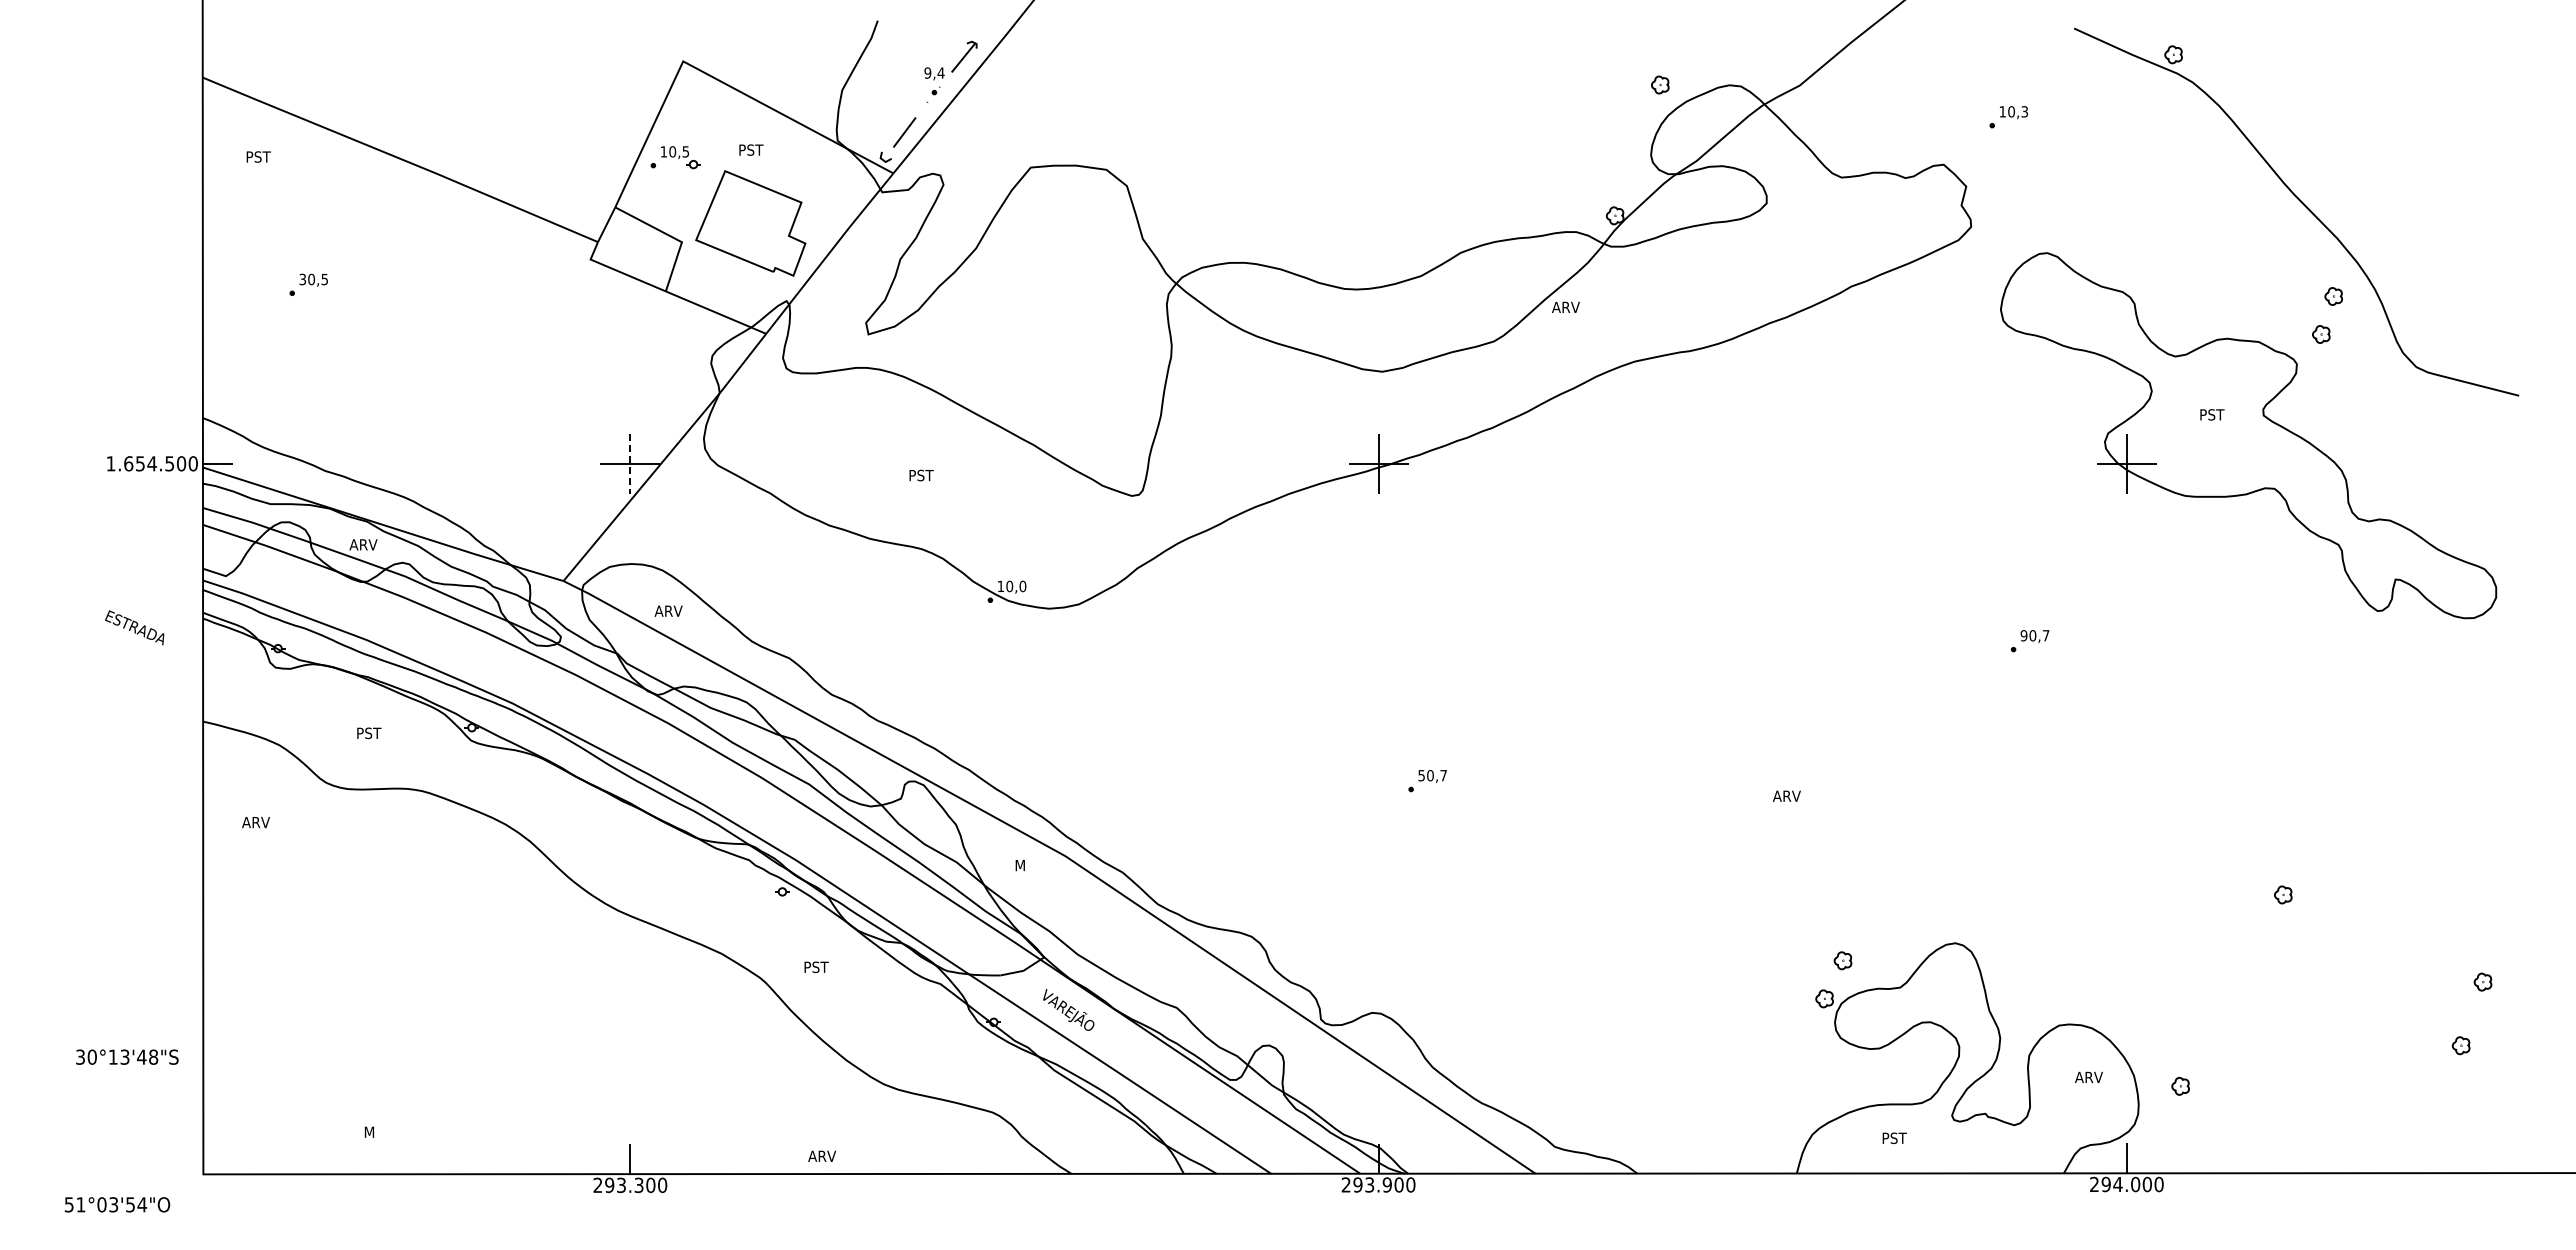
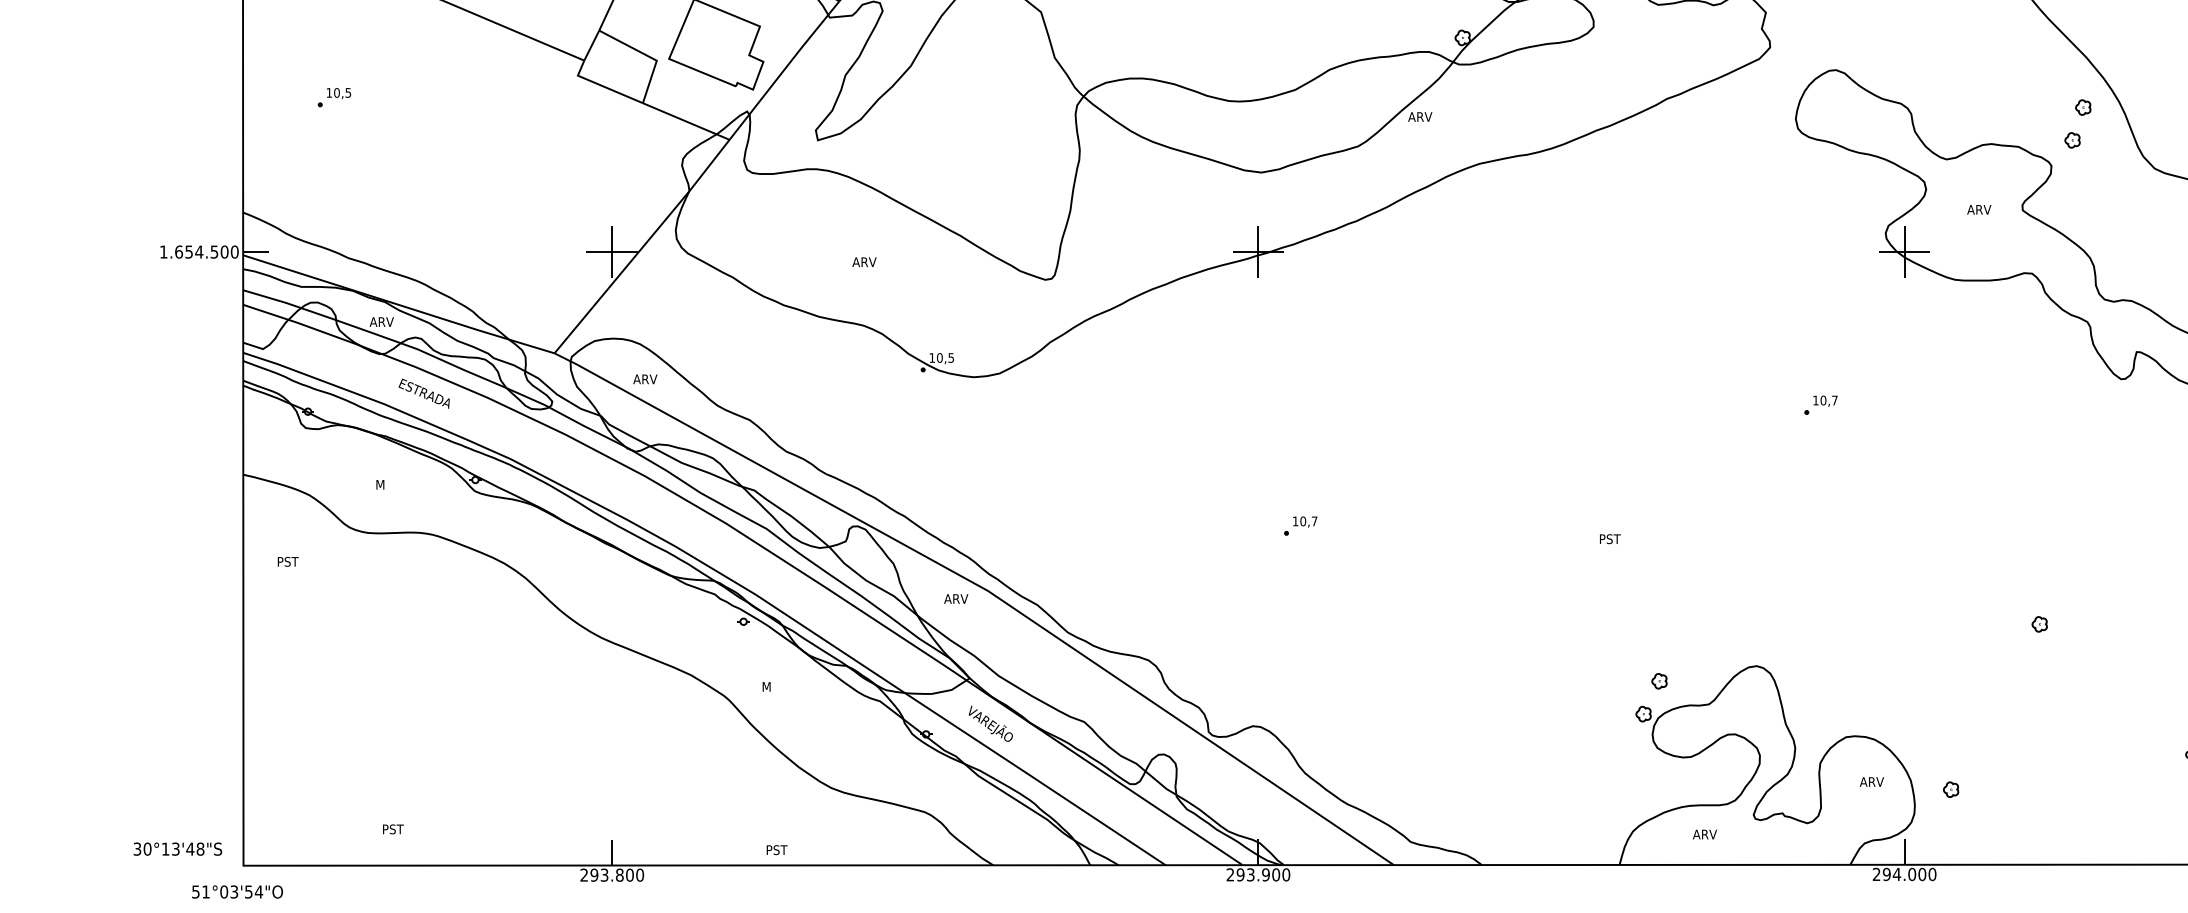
text: (302, 279) -> (329, 92), 30,5 -> 10,5
text: (2213, 414) -> (1979, 209), PST -> ARV
line: (630, 463) -> (612, 251), dashed -> solid
text: (922, 475) -> (864, 262), PST -> ARV
text: (1022, 586) -> (950, 358), 10,0 -> 10,5
text: (134, 627) -> (424, 393), moved
text: (2023, 635) -> (1815, 400), 90,7 -> 10,7
text: (369, 733) -> (386, 484), PST -> M
text: (1421, 775) -> (1295, 521), 50,7 -> 10,7
text: (1786, 795) -> (1610, 538), ARV -> PST
text: (255, 822) -> (288, 561), ARV -> PST
text: (1028, 865) -> (956, 598), M -> ARV
text: (816, 967) -> (773, 687), PST -> M
text: (127, 1056) -> (177, 848), moved
text: (377, 1132) -> (393, 829), M -> PST
text: (1895, 1138) -> (1704, 834), PST -> ARV
text: (822, 1156) -> (778, 850), ARV -> PST
text: (638, 1184) -> (619, 874), 293.300 -> 293.800
text: (117, 1204) -> (237, 891), moved

